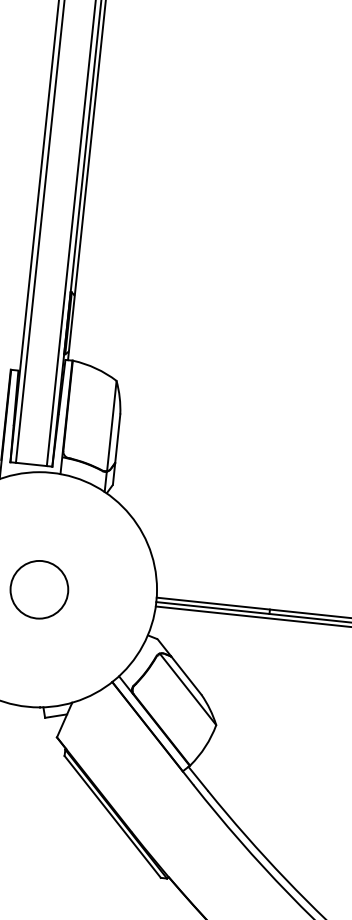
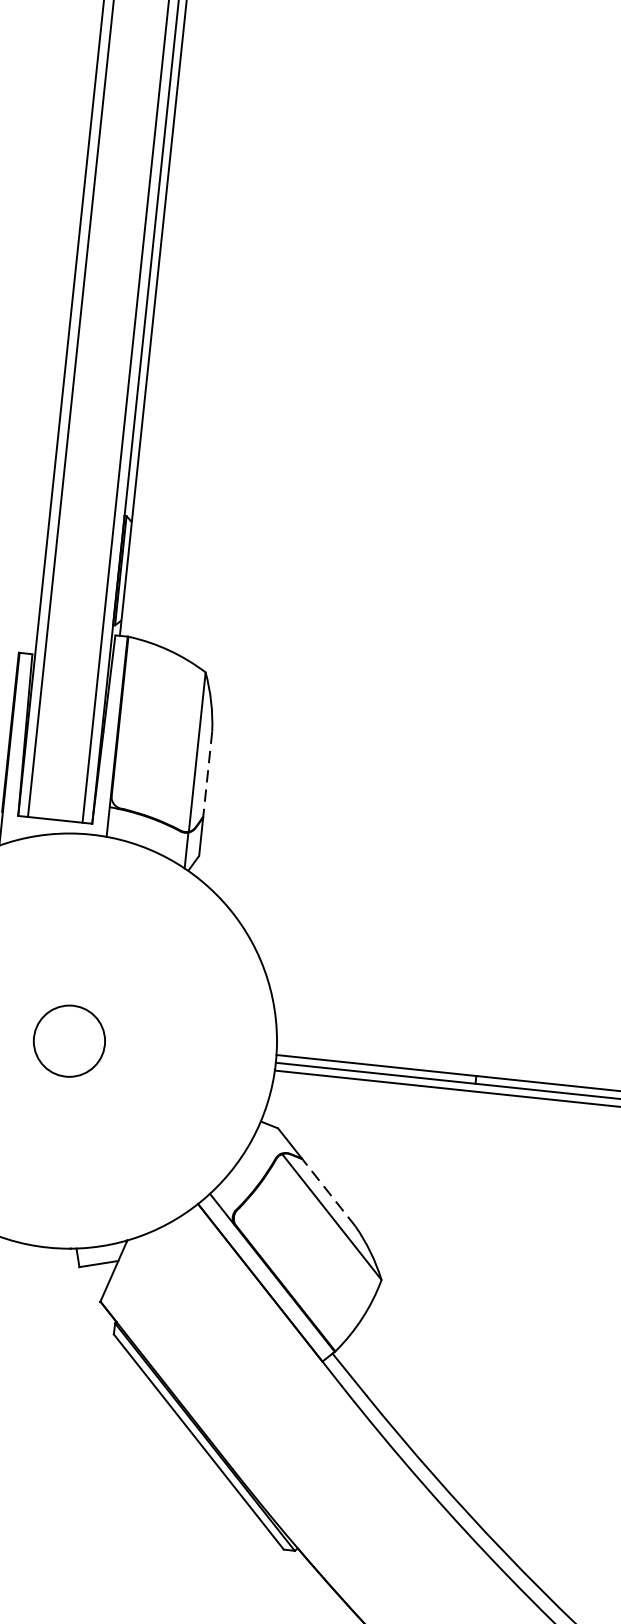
line: (117, 439) -> (207, 775), solid -> dashed
circle: (39, 589) -> (69, 1040), size x0.7
line: (186, 675) -> (329, 1192), solid -> dashed

